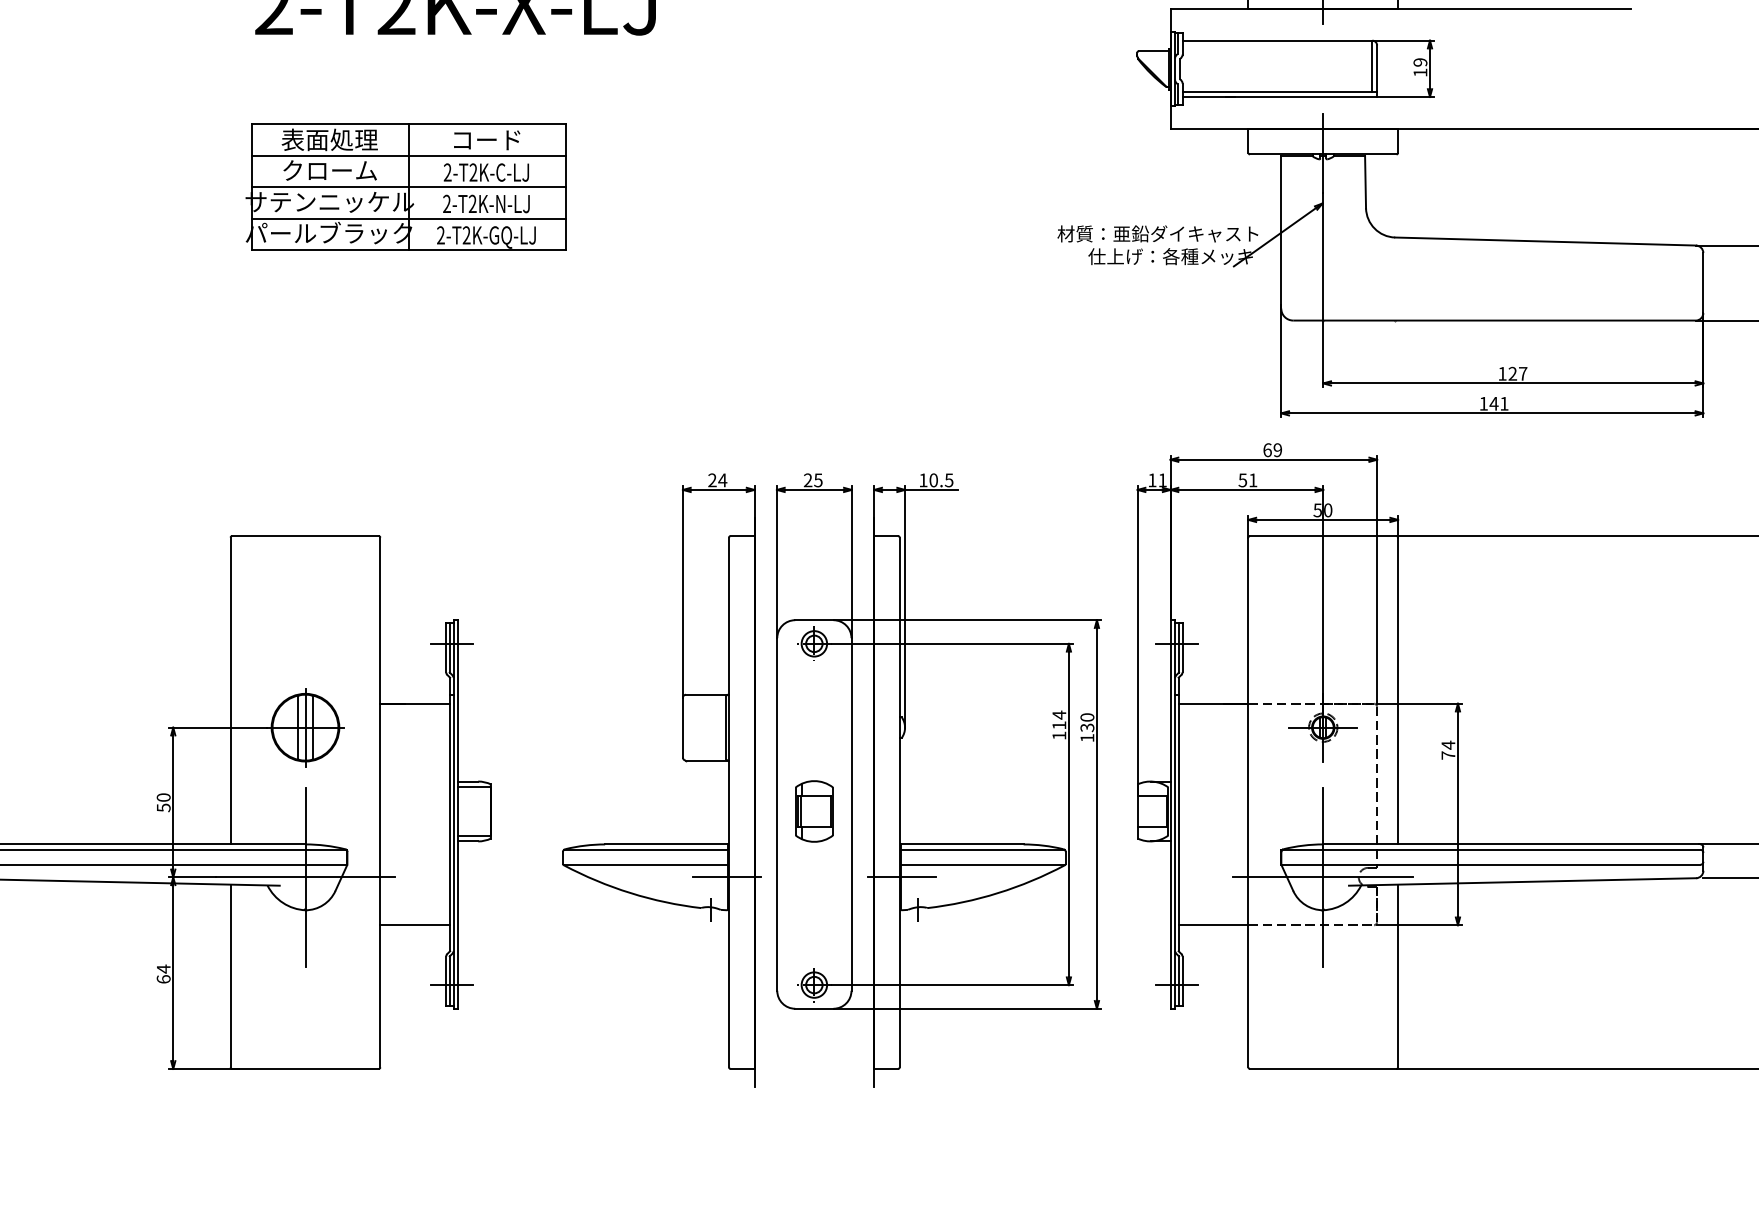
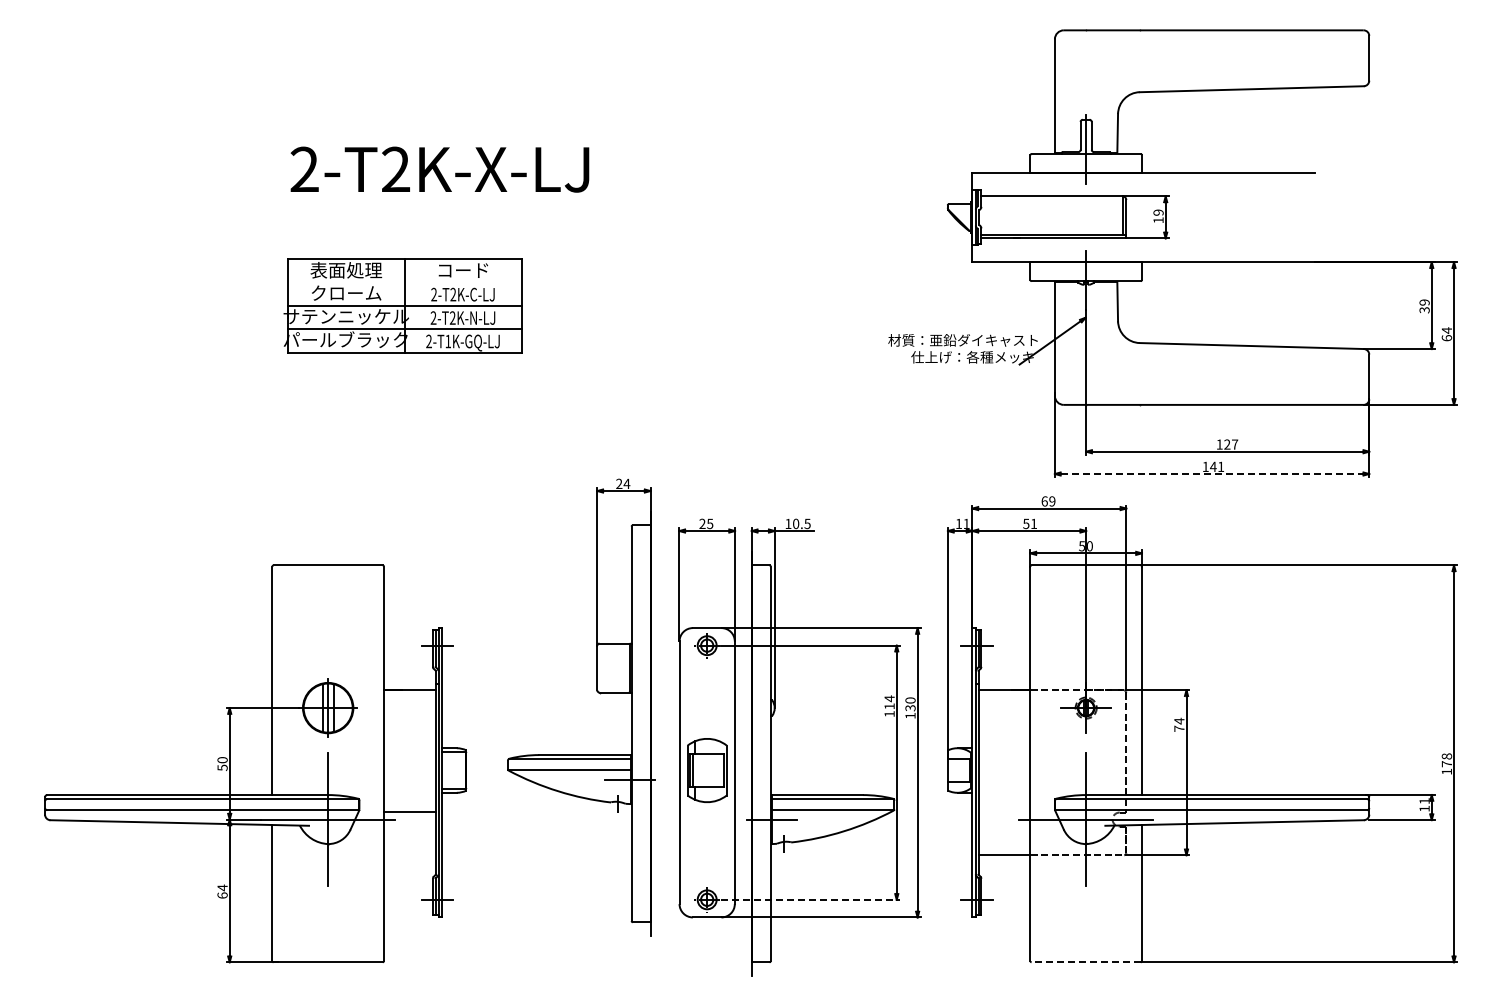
line: (409, 156) -> (405, 282), removed
text: (467, 235) -> (448, 341), 2-T2K-GQ-LJ -> 2-T1K-GQ-LJ
line: (1492, 414) -> (1212, 474), solid -> dashed
part: (681, 759) -> (596, 691), moved
part: (813, 811) -> (706, 770), size x1.4
line: (414, 925) -> (409, 812), moved
line: (953, 984) -> (810, 899), solid -> dashed
line: (1323, 1069) -> (1086, 962), solid -> dashed

